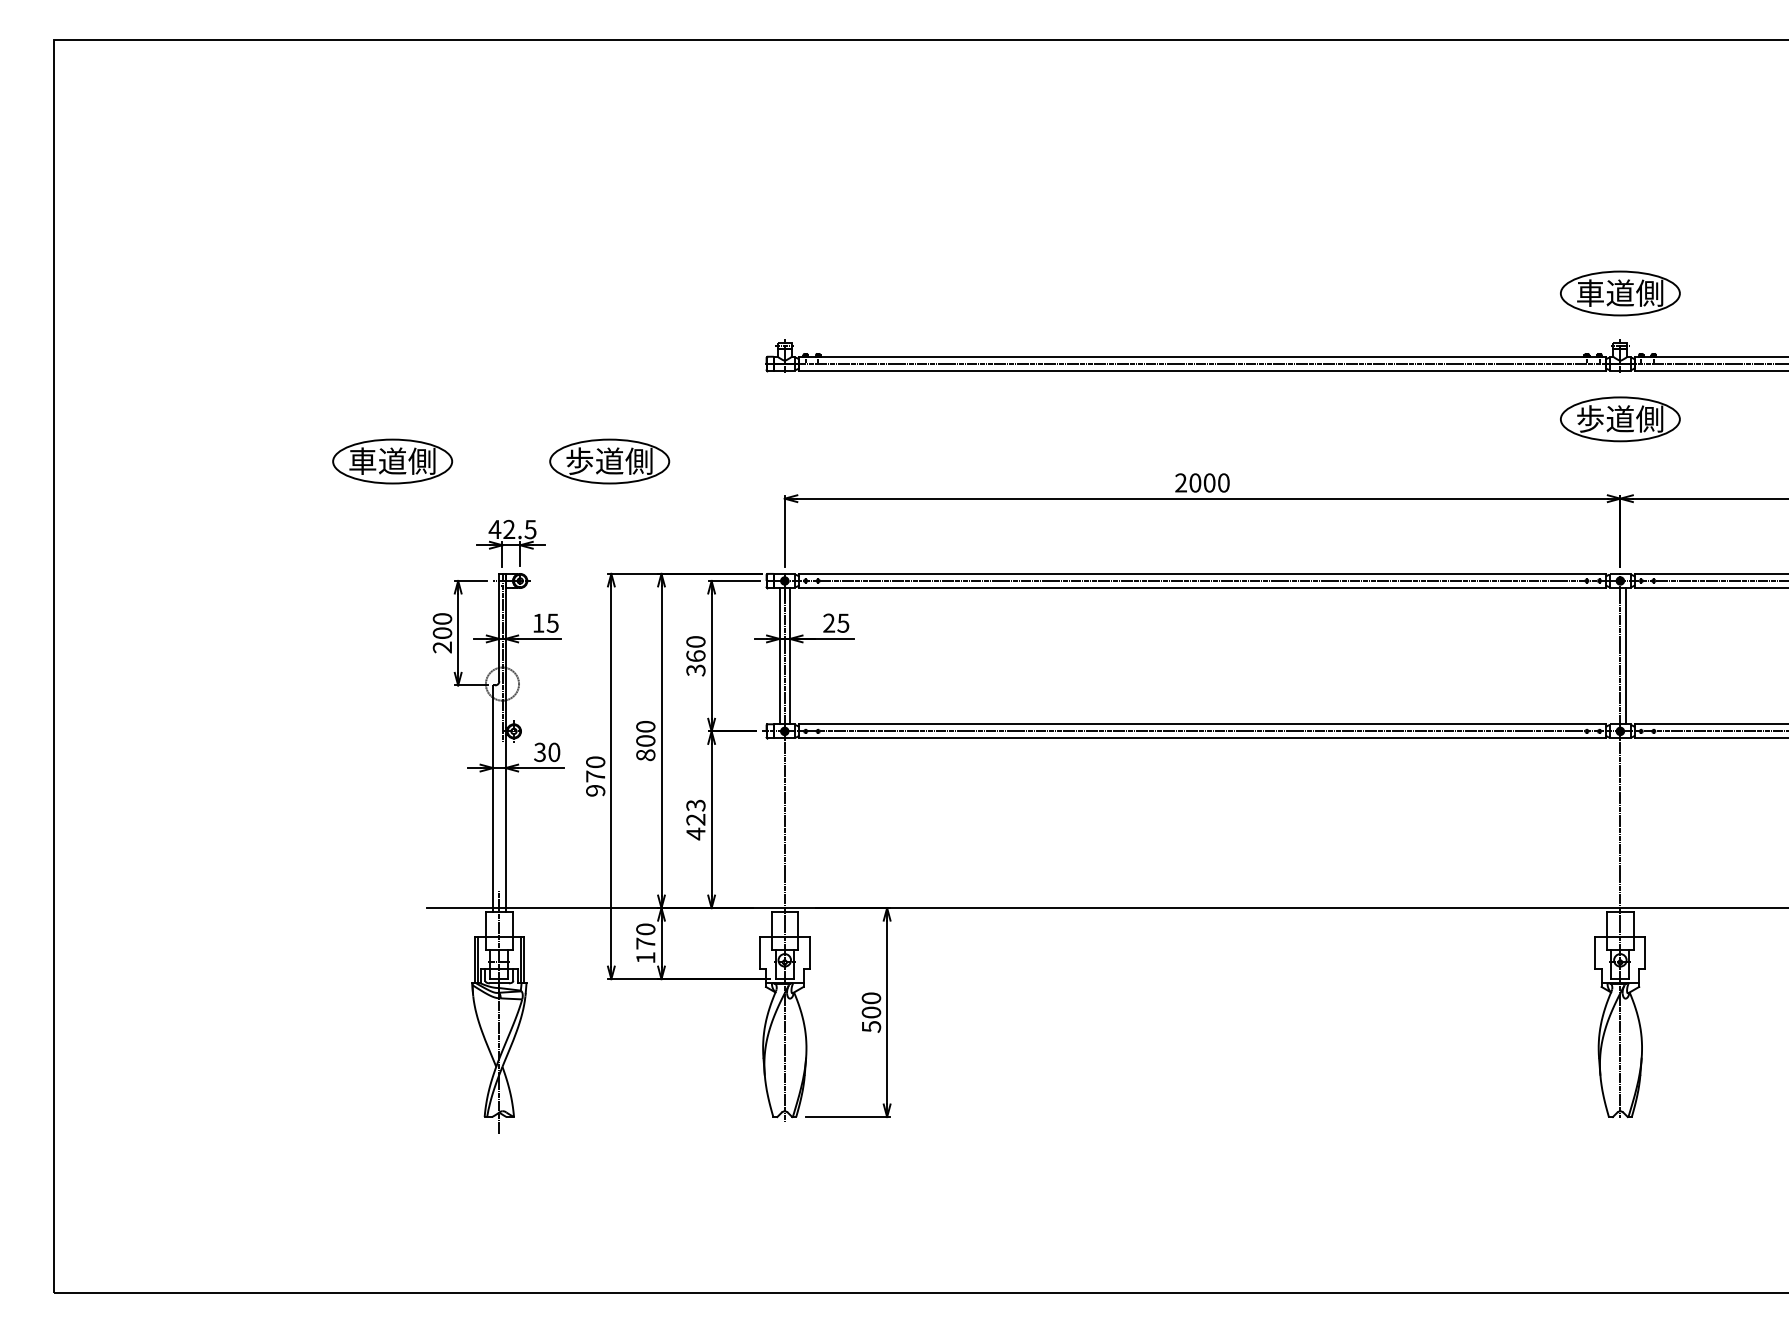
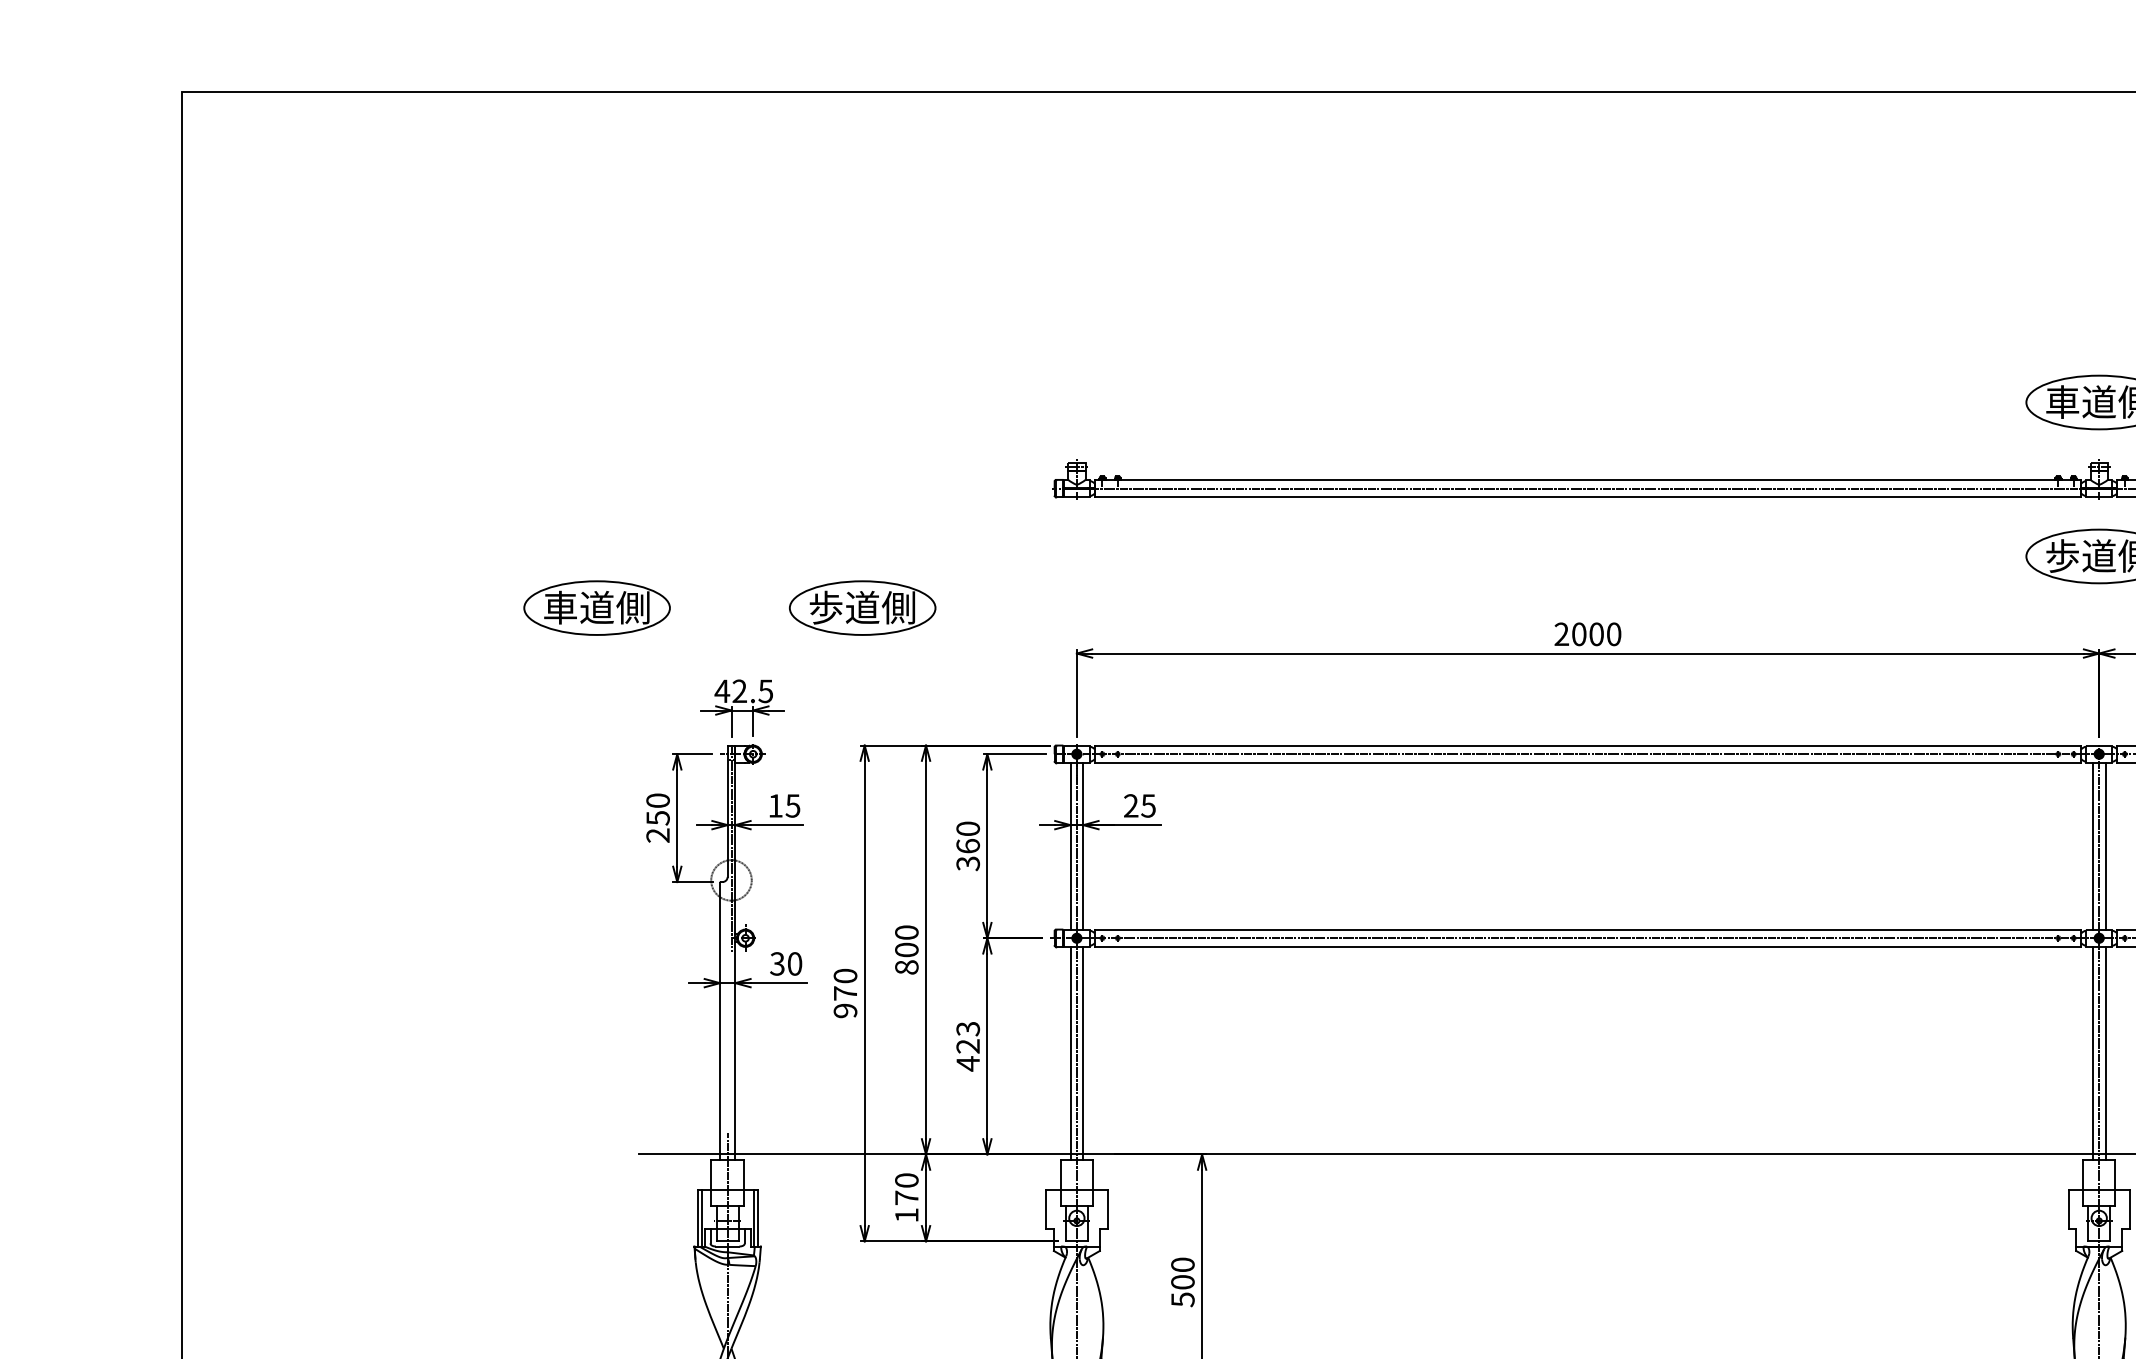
text: (442, 633) -> (658, 818), 200 -> 250
line: (1615, 656) -> (2093, 846), added
line: (779, 825) -> (1070, 1053), added
line: (790, 825) -> (1083, 1053), added
line: (1615, 825) -> (2093, 1053), added
line: (1625, 825) -> (2105, 1053), added

